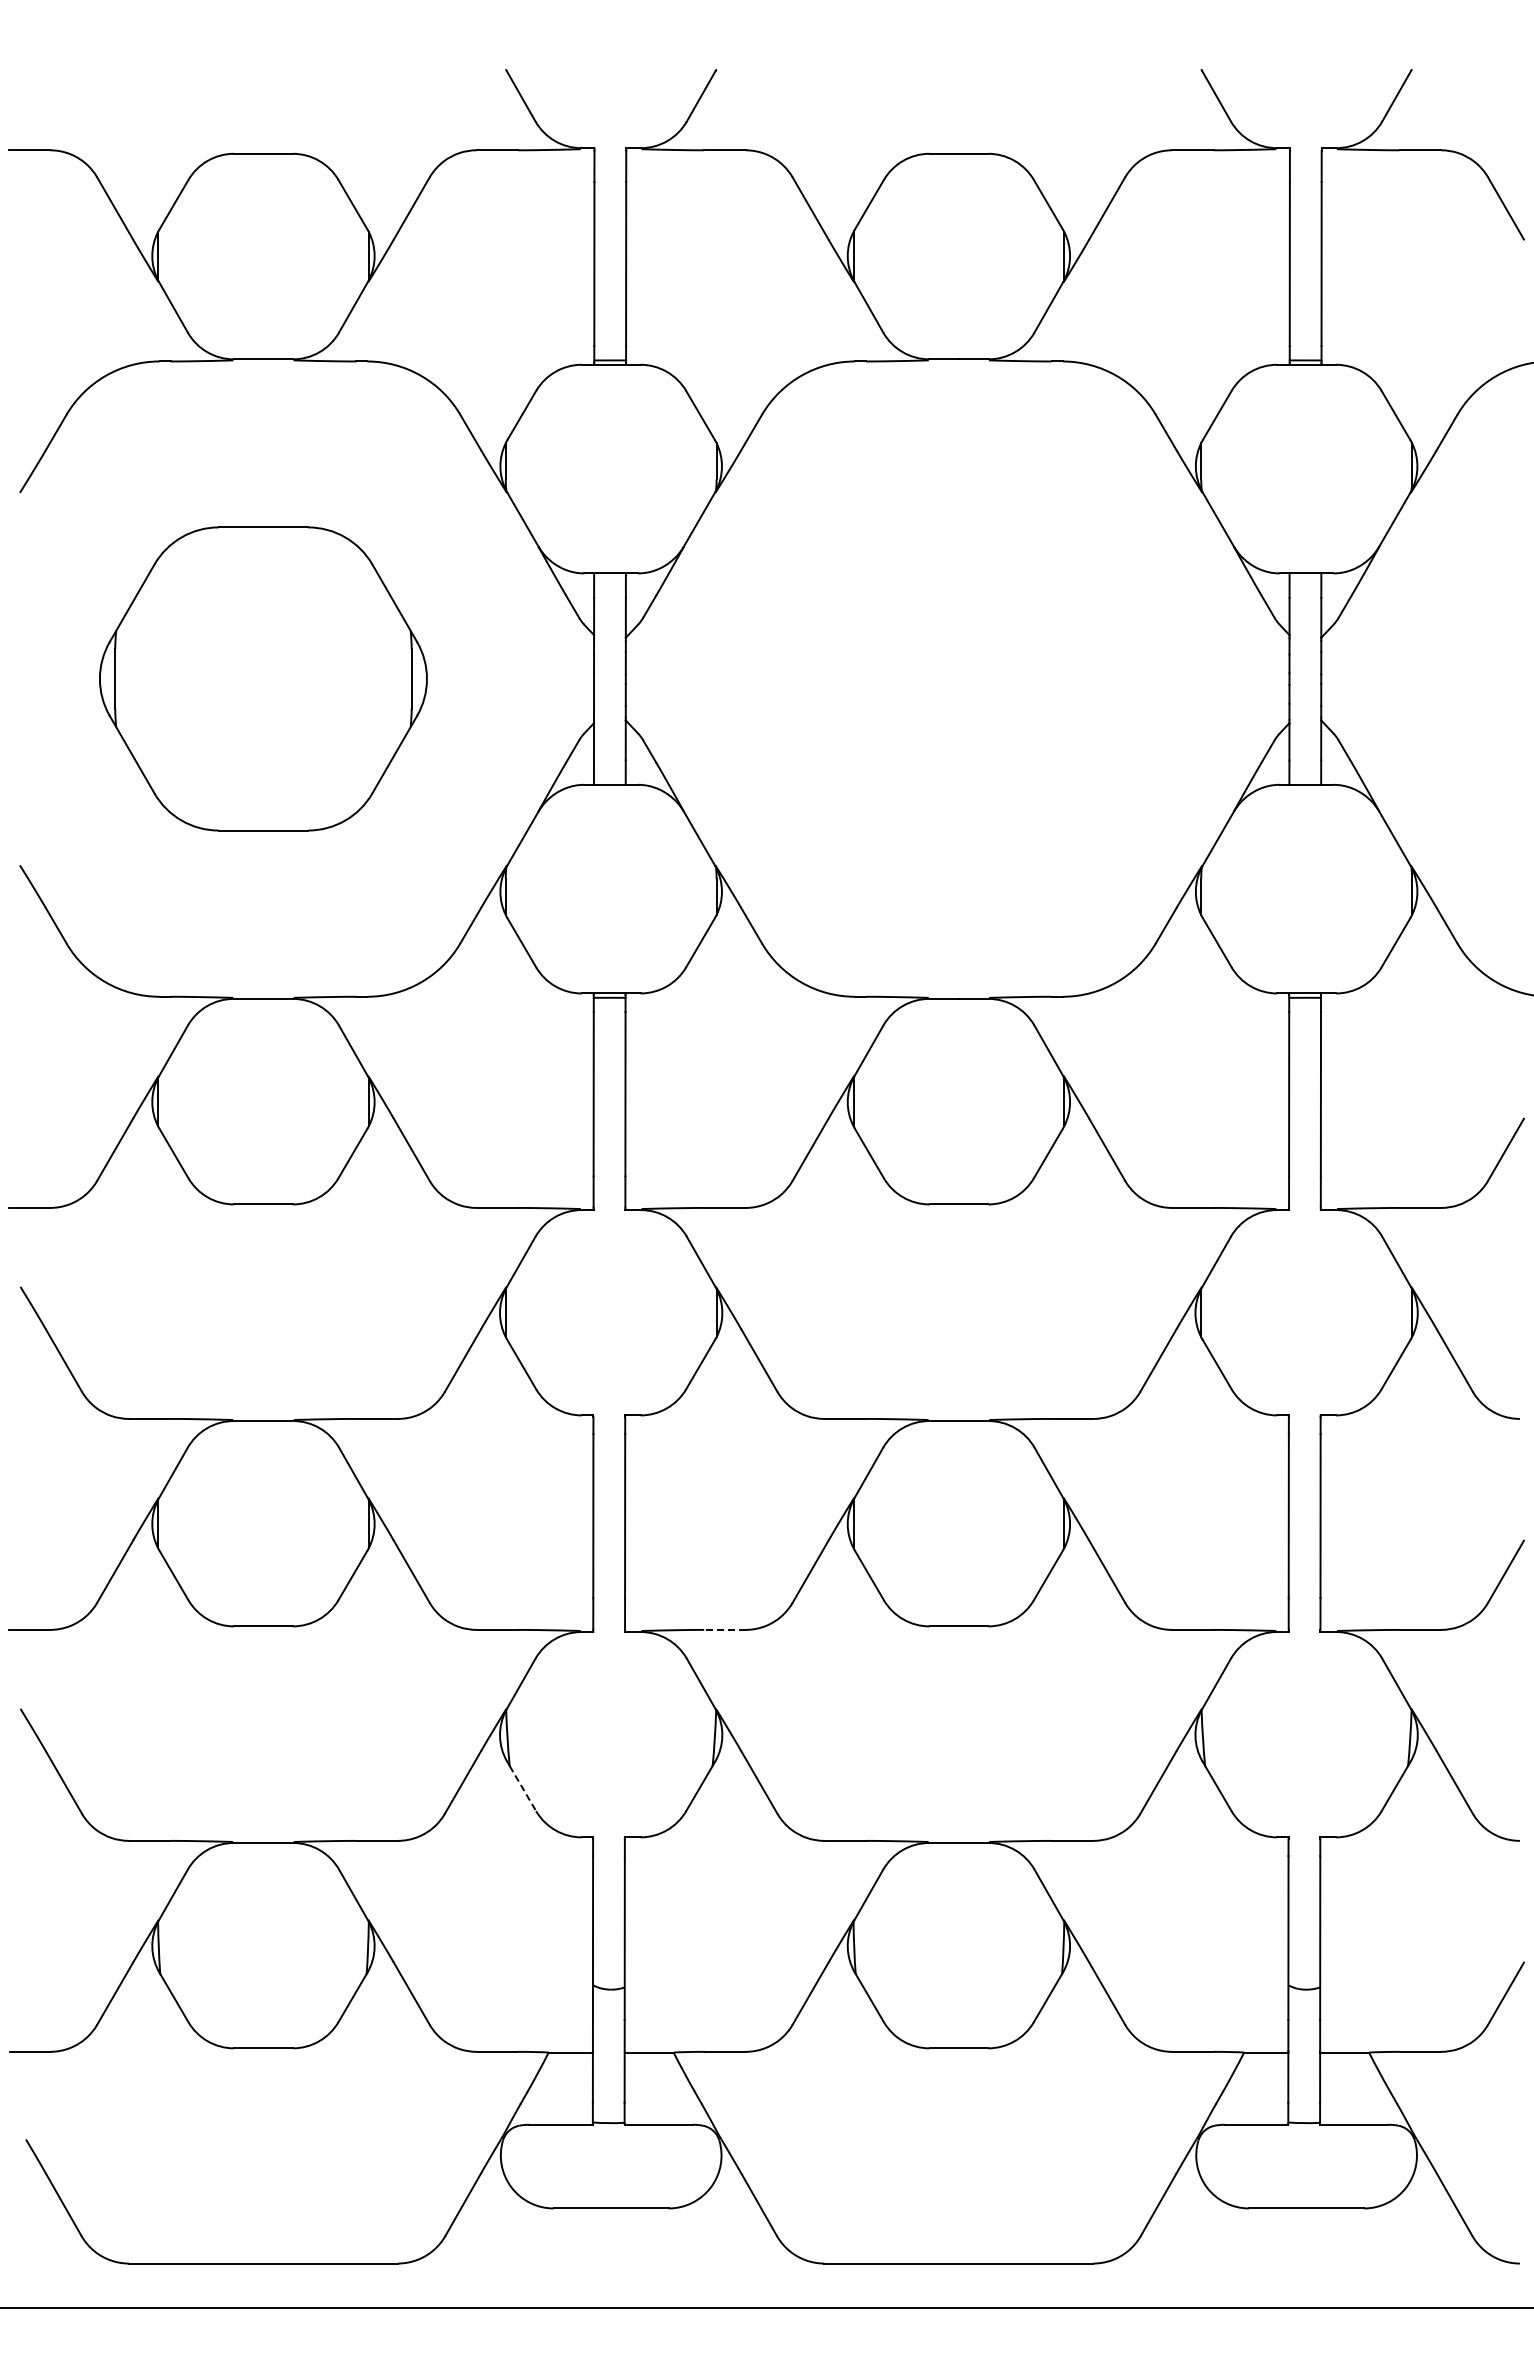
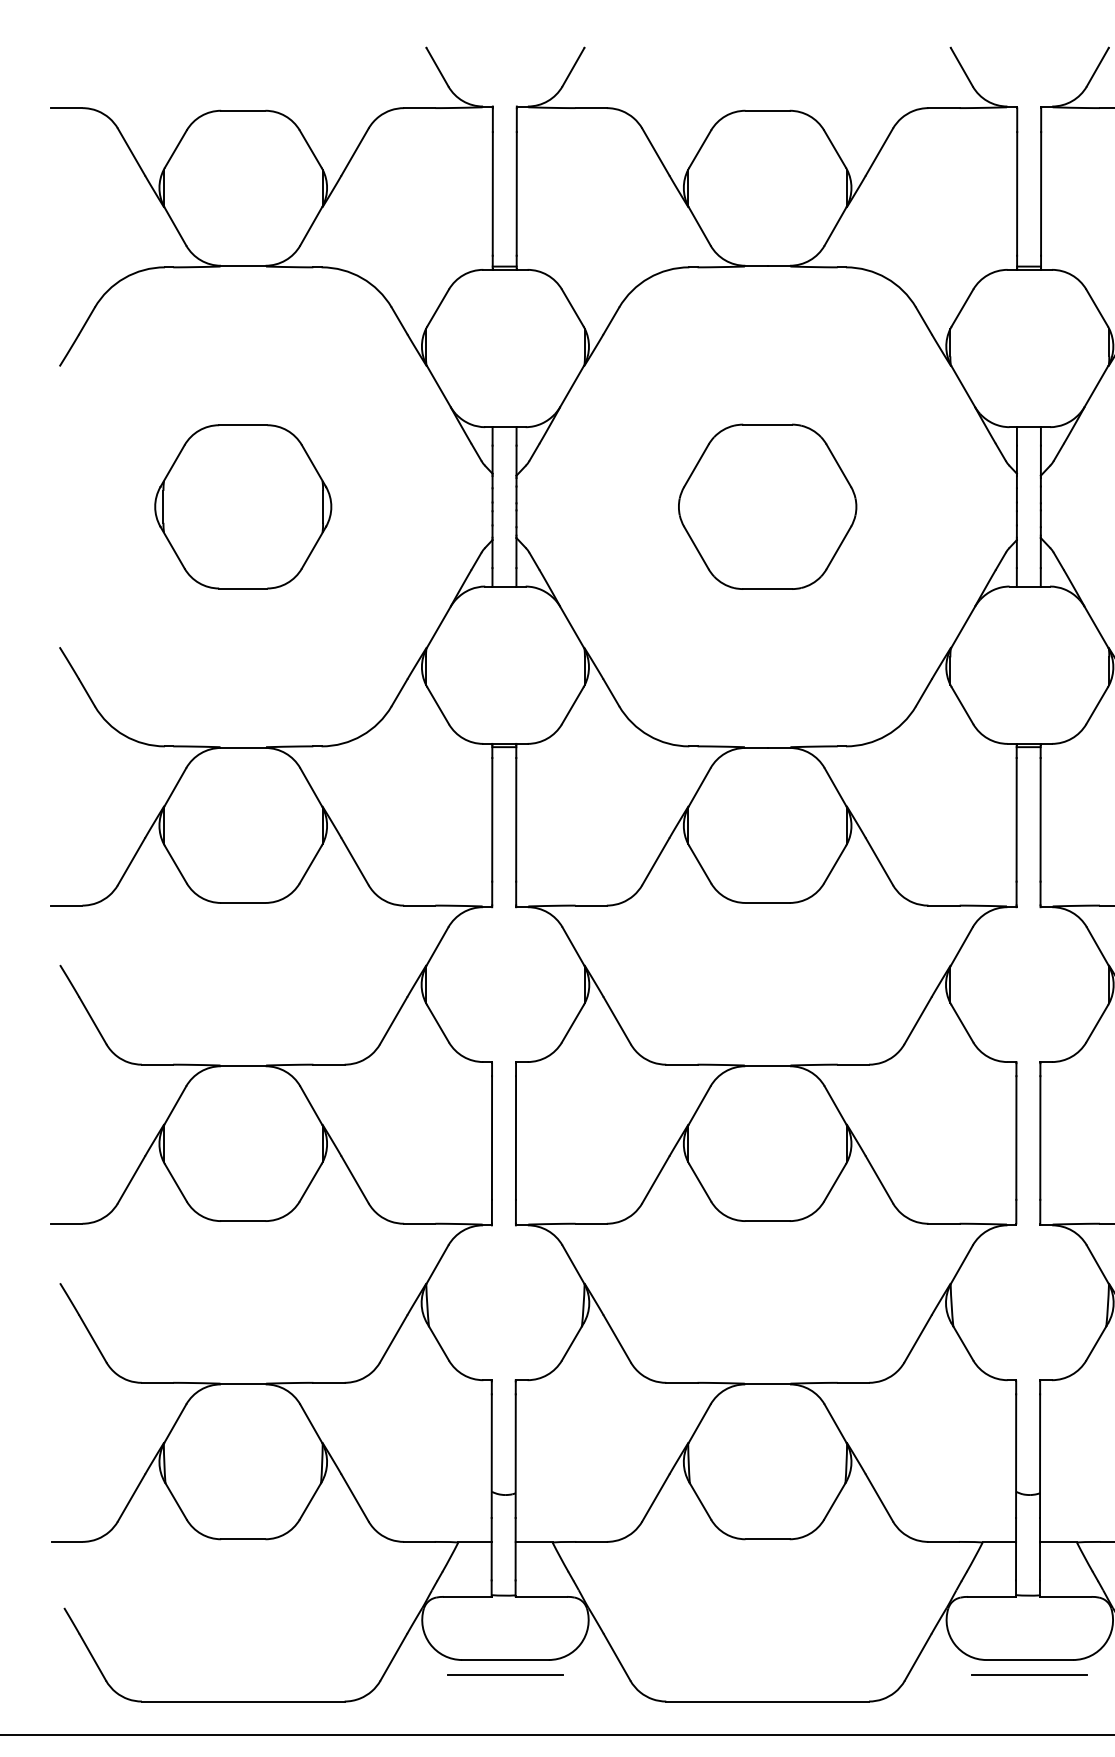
part: (958, 678) -> (767, 506), added
part: (263, 679) -> (243, 507), size x0.71
line: (724, 1629) -> (590, 1223), dashed -> solid
line: (523, 1789) -> (439, 1344), dashed -> solid
line: (610, 2228) -> (504, 1675), added
line: (1306, 2228) -> (1029, 1675), added

